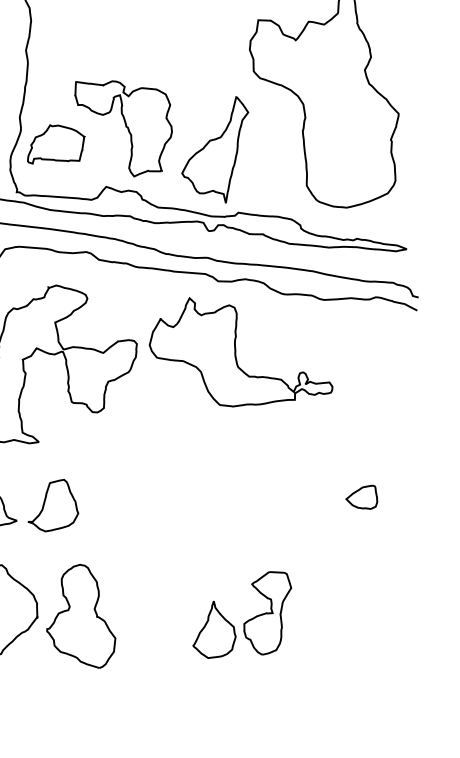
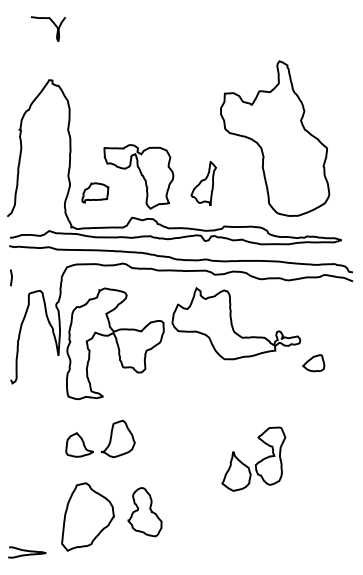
part: (56, 145) -> (95, 192), size x0.7
part: (214, 147) -> (203, 183), size x0.6
part: (361, 496) -> (313, 363), moved
part: (242, 613) -> (253, 458), moved
part: (82, 614) -> (144, 511), size x0.7

